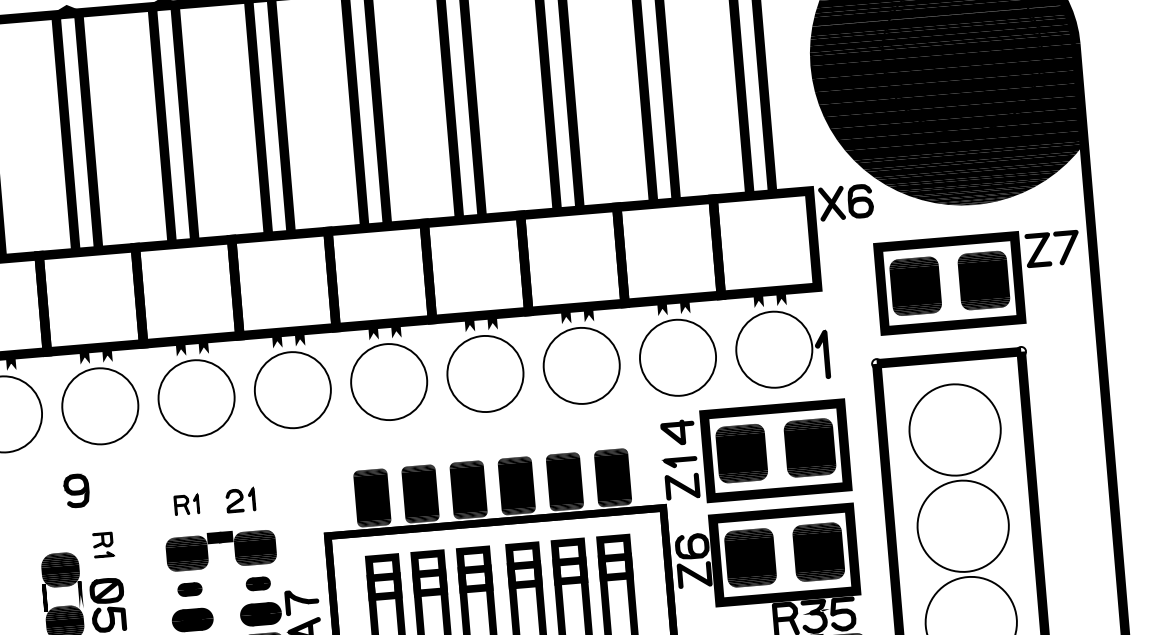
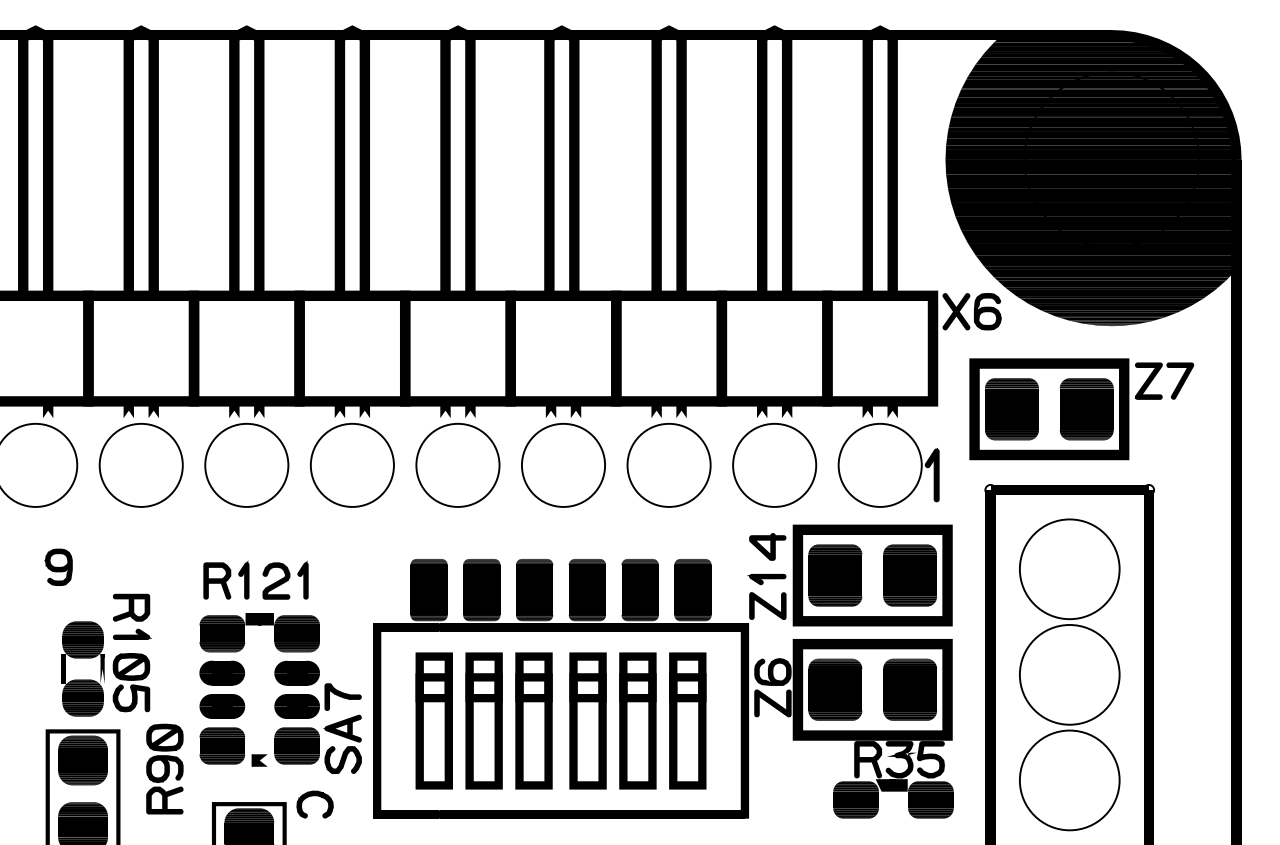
part: (979, 281) -> (1081, 409), moved
part: (76, 490) -> (58, 566), moved
part: (240, 499) -> (285, 579), size x1.43
part: (186, 503) -> (226, 579), size x1.67
part: (103, 544) -> (132, 616), size x1.67
part: (257, 583) -> (296, 672), size x1.67
part: (189, 589) -> (221, 672), size x1.67

